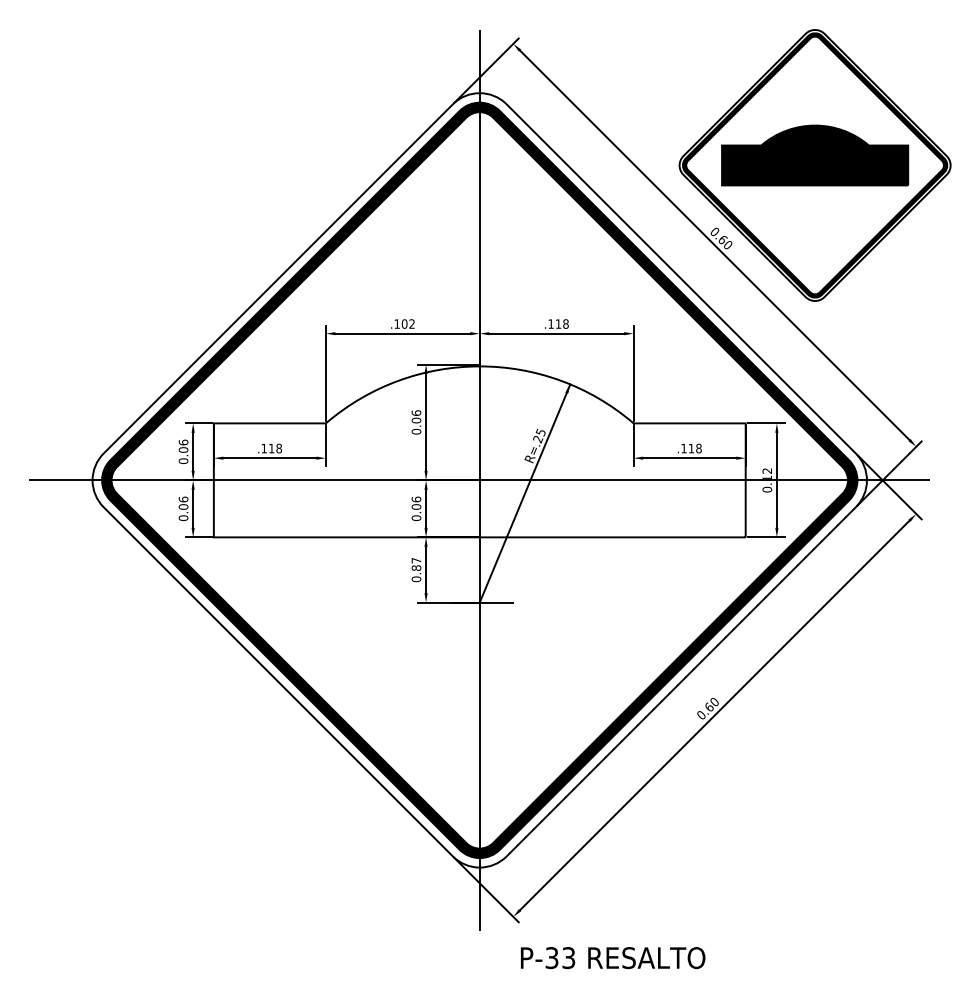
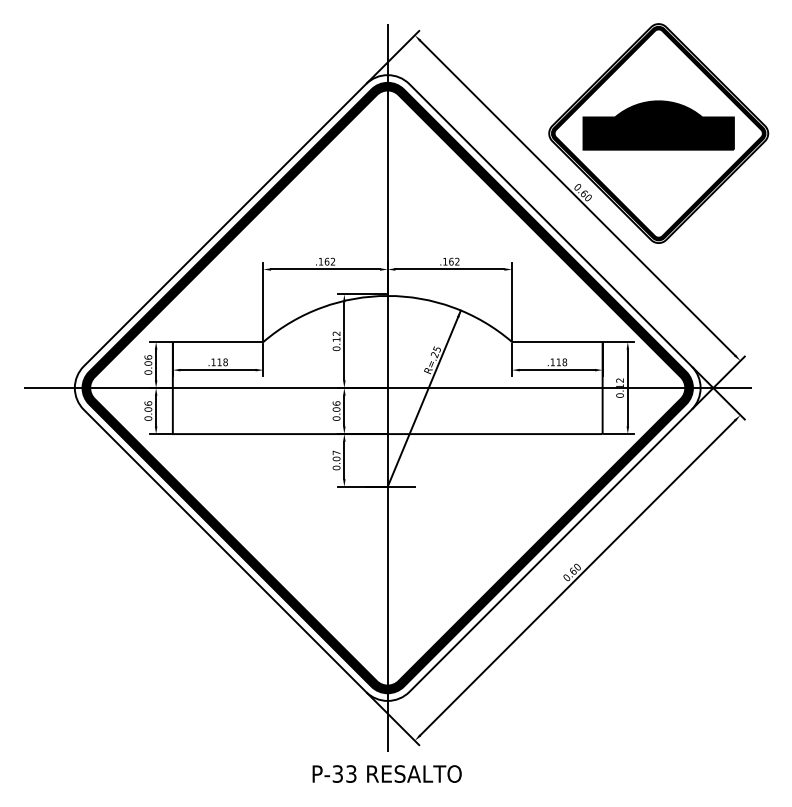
text: (404, 323) -> (326, 261), .102 -> .162
text: (561, 323) -> (453, 261), .118 -> .162
text: (416, 416) -> (336, 336), 0.06 -> 0.12
text: (416, 567) -> (336, 458), 0.87 -> 0.07
text: (613, 958) -> (387, 774), moved

